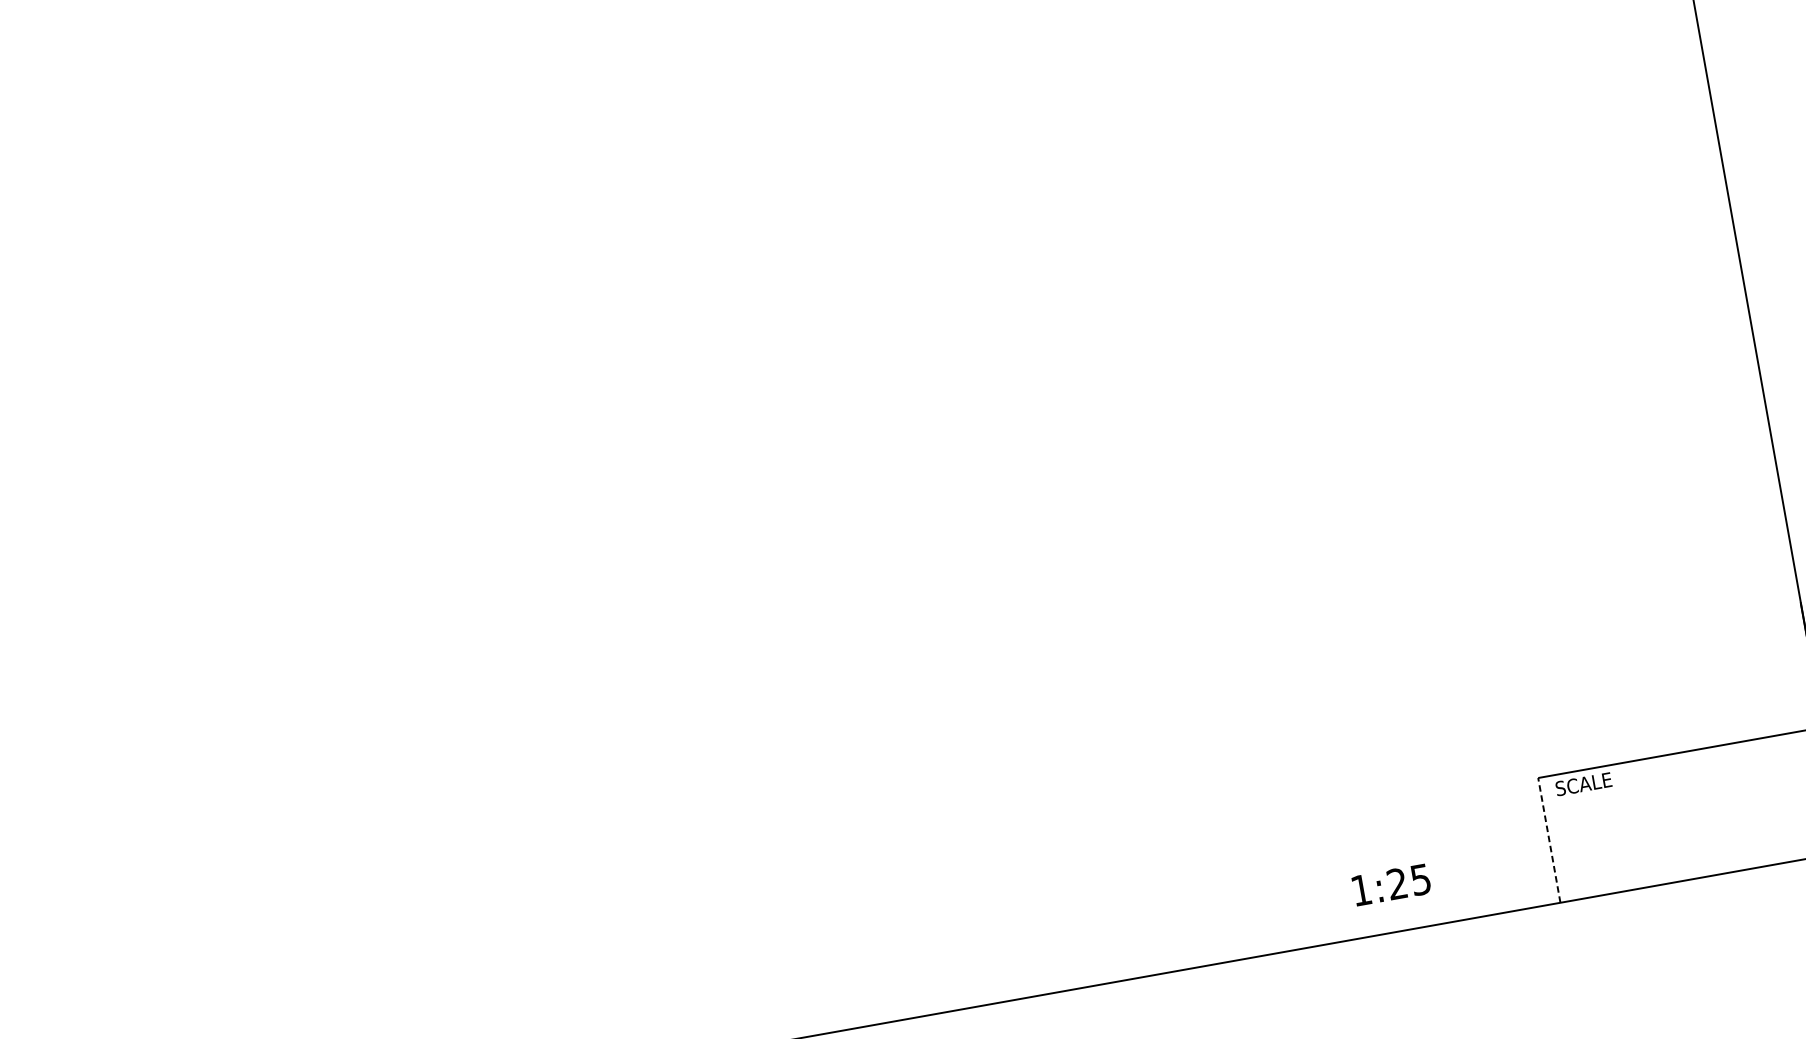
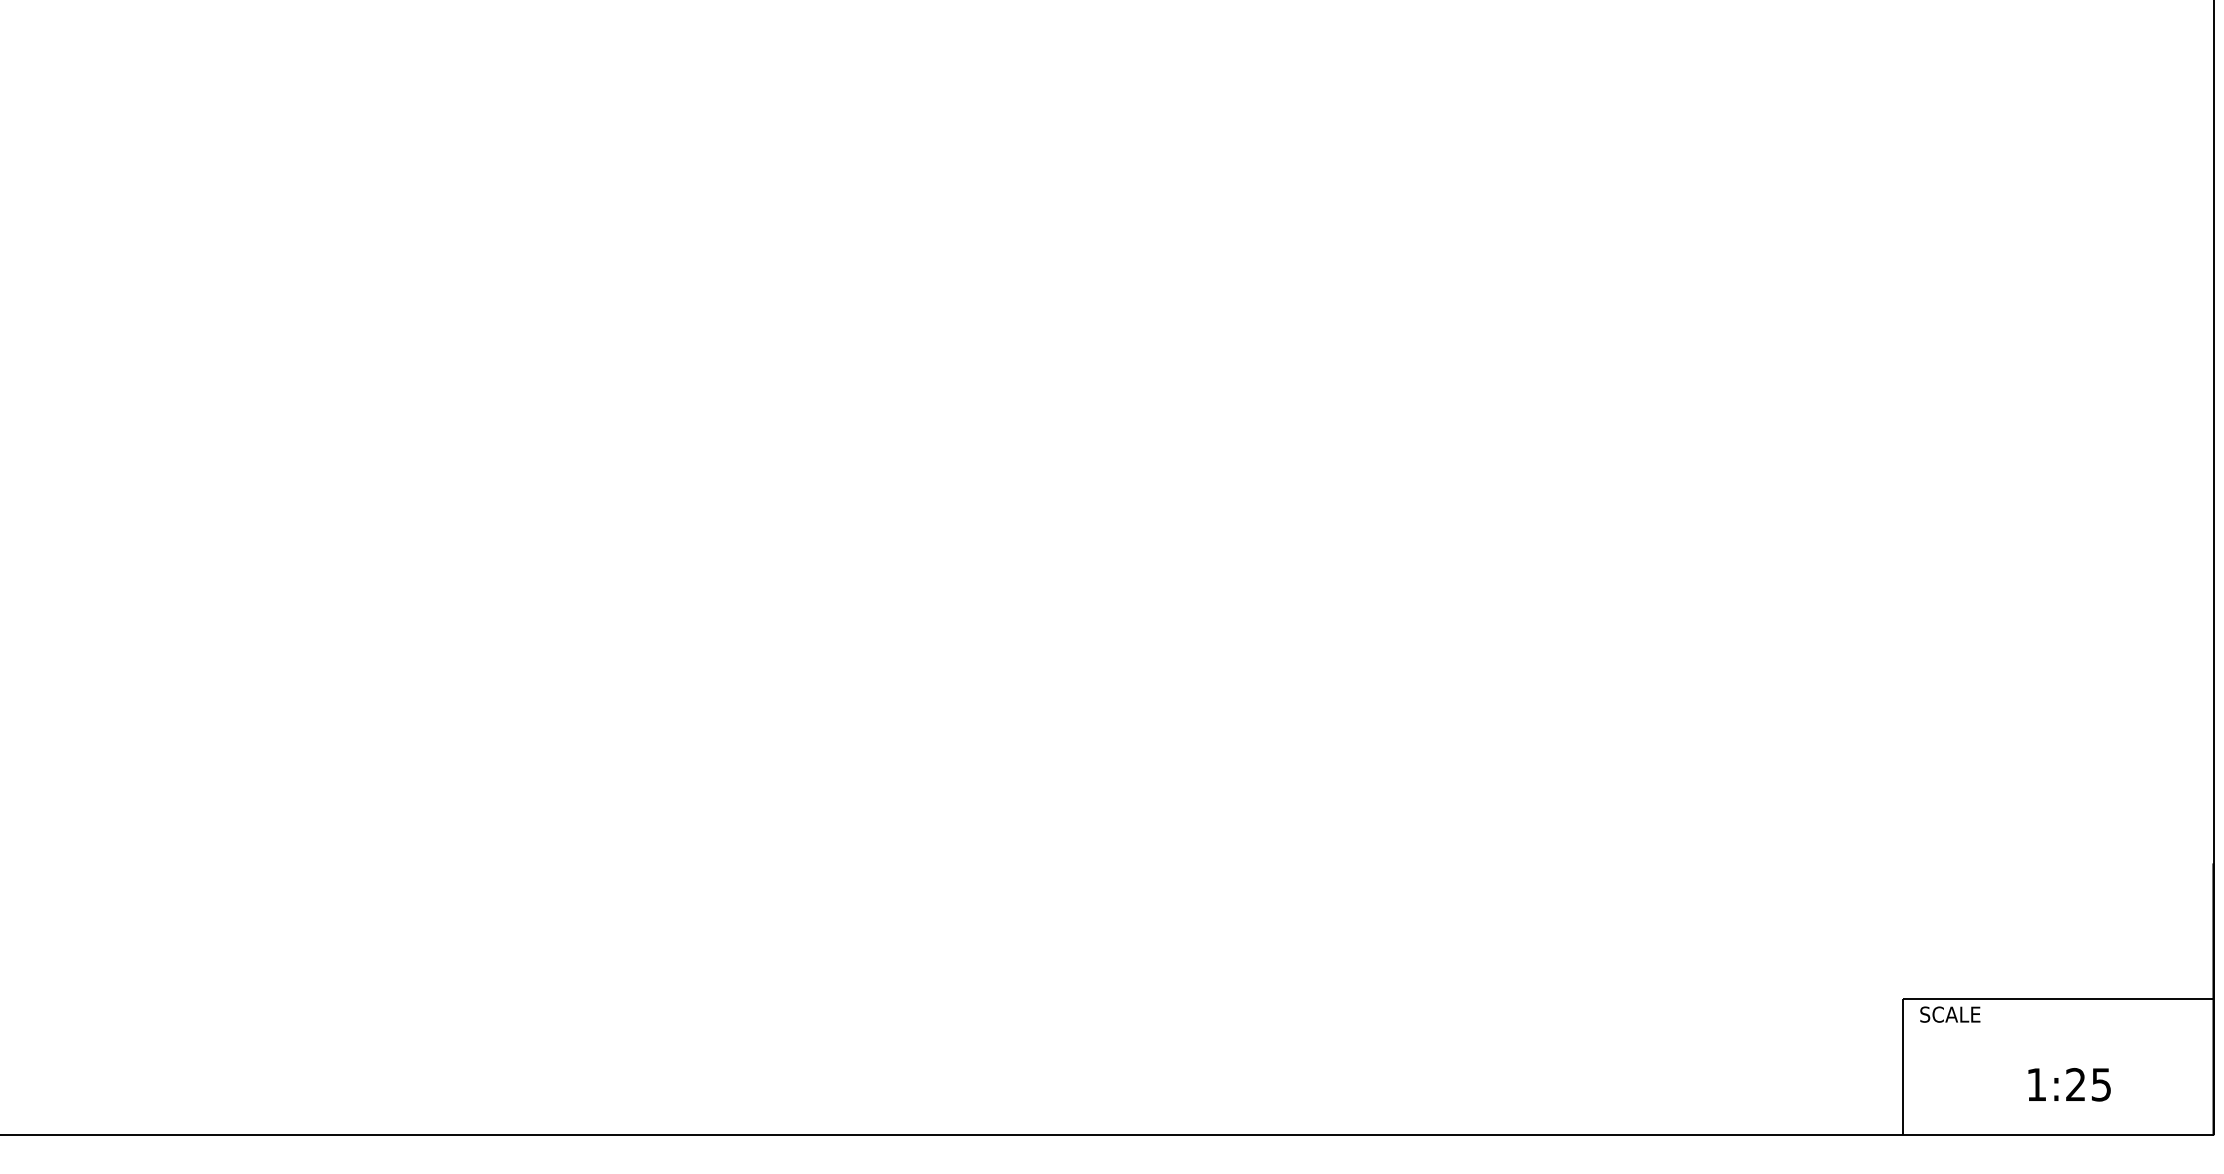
line: (1549, 840) -> (1903, 1067), dashed -> solid
text: (1391, 884) -> (2069, 1084), moved

